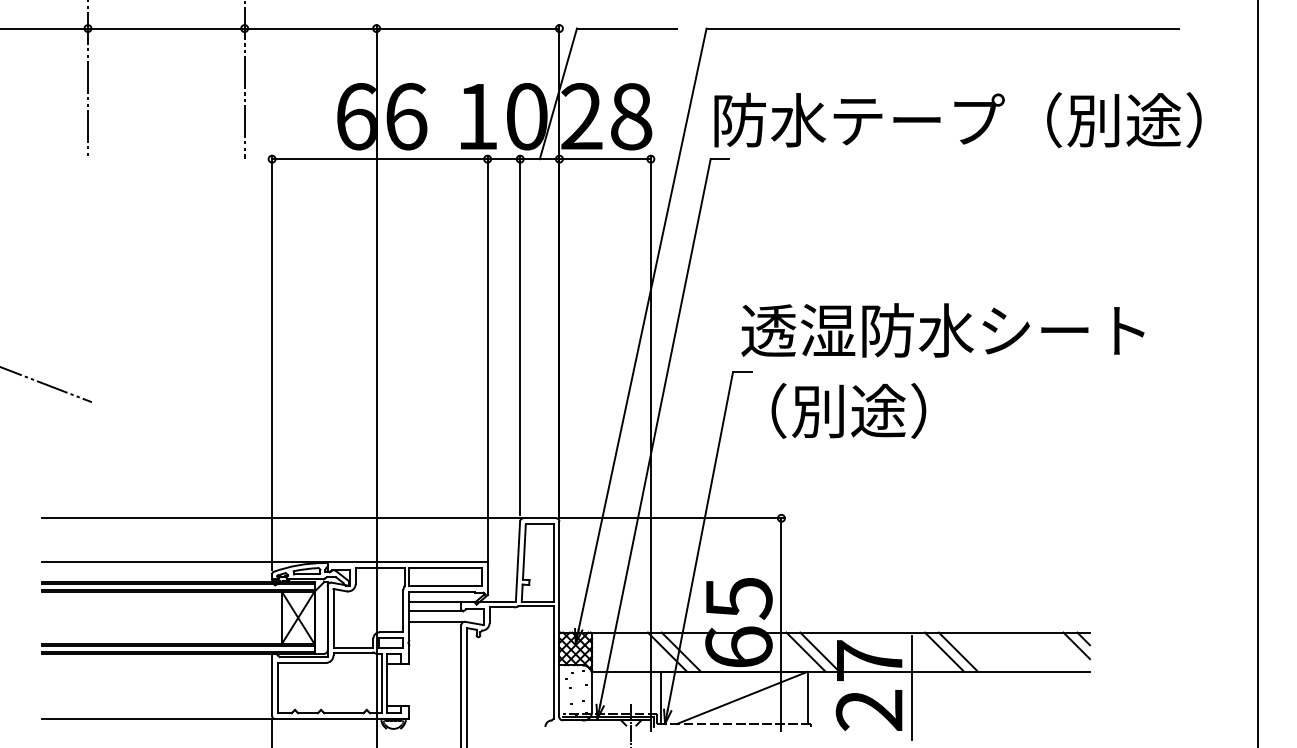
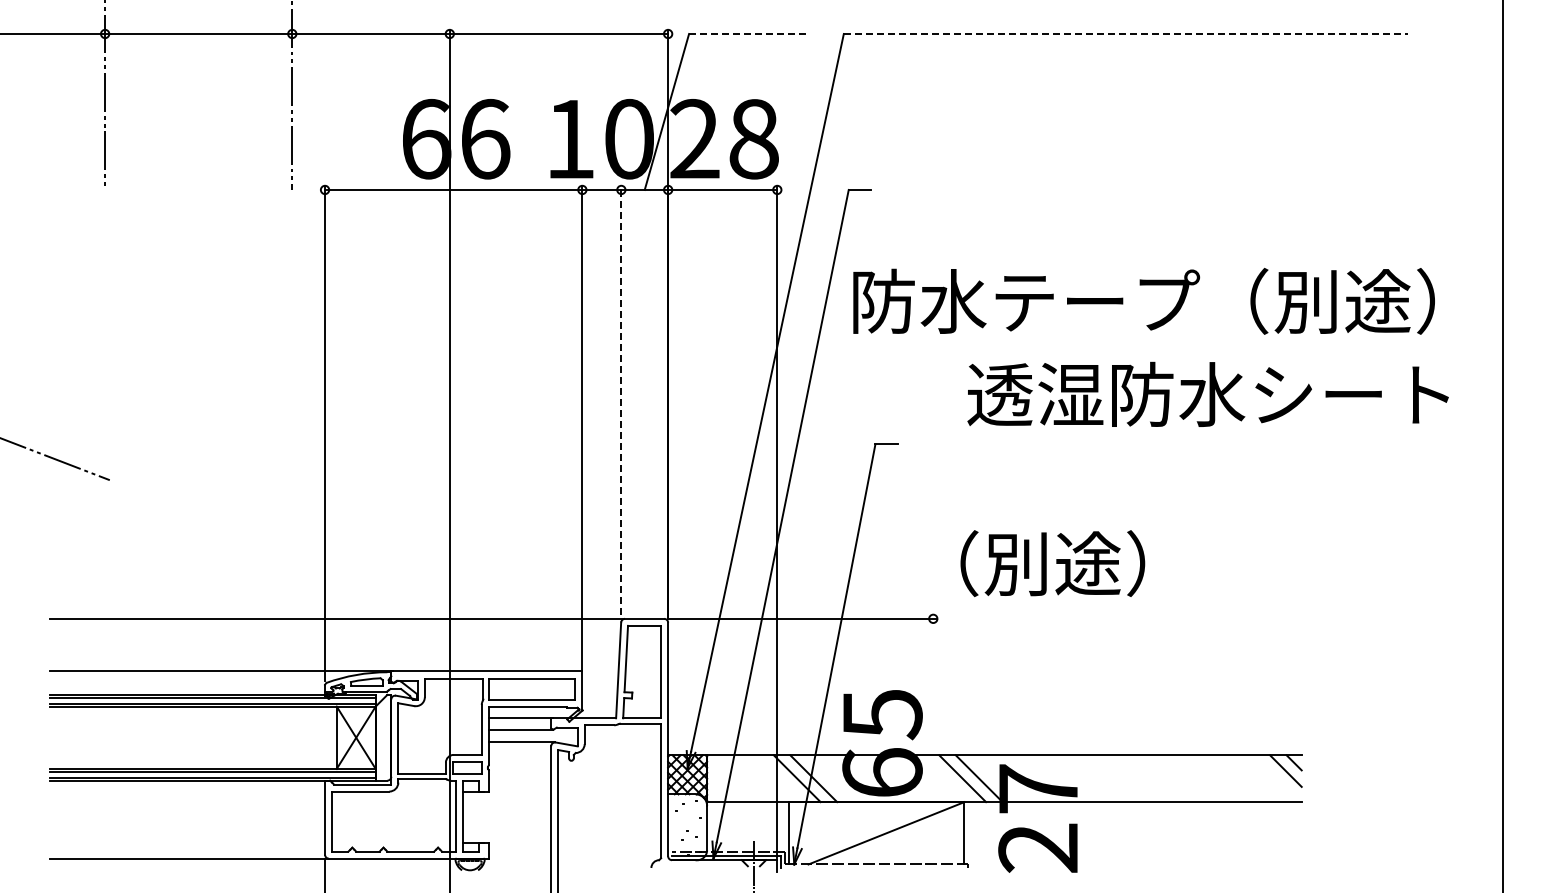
line: (626, 28) -> (748, 34), solid -> dashed
line: (942, 28) -> (1125, 34), solid -> dashed
text: (957, 120) -> (1143, 301), moved
text: (942, 329) -> (1207, 393), moved
line: (520, 335) -> (621, 400), solid -> dashed
text: (848, 410) -> (1052, 563), moved
line: (781, 624) -> (933, 745), removed
line: (944, 652) -> (1127, 778), removed
line: (958, 652) -> (1144, 778), removed
line: (912, 688) -> (1089, 821), removed

